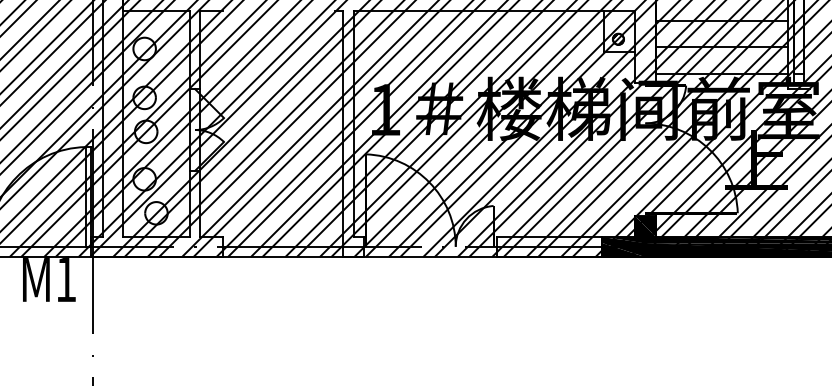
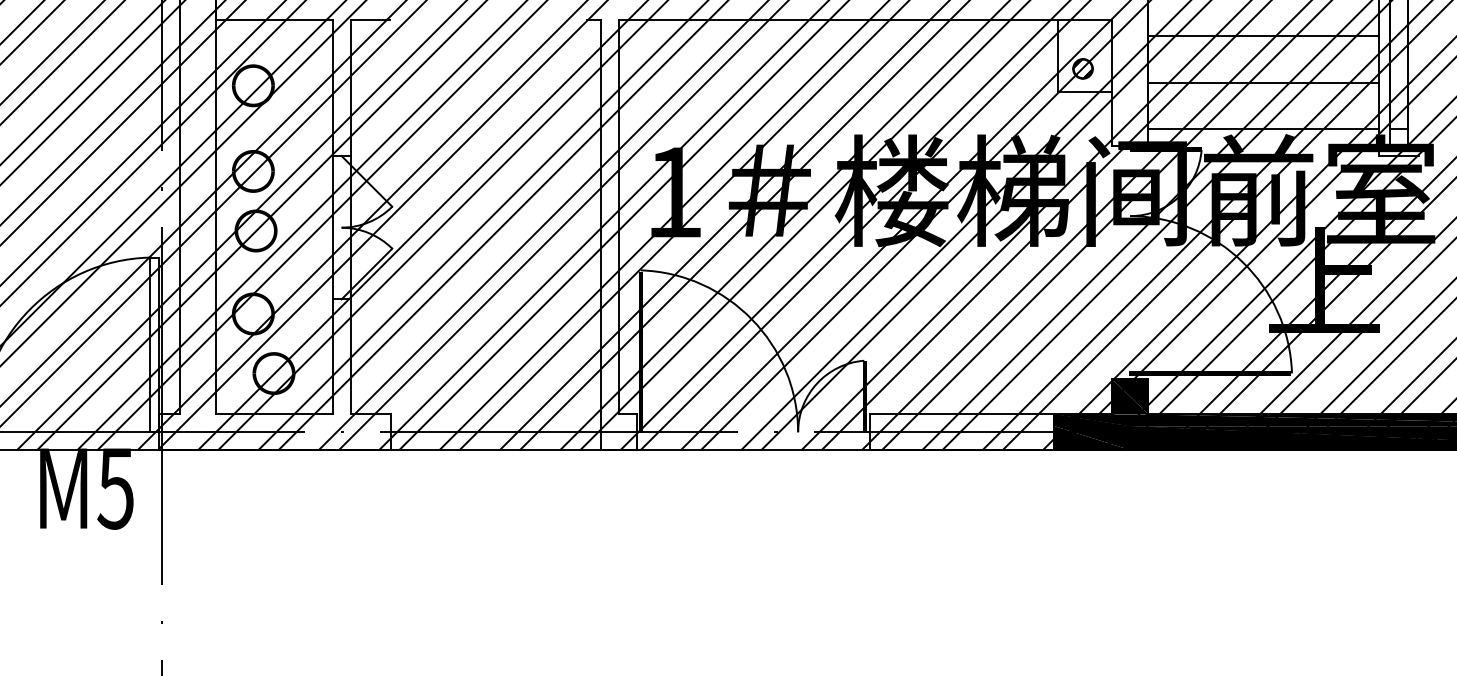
text: (65, 280) -> (114, 491), M1 -> M5

